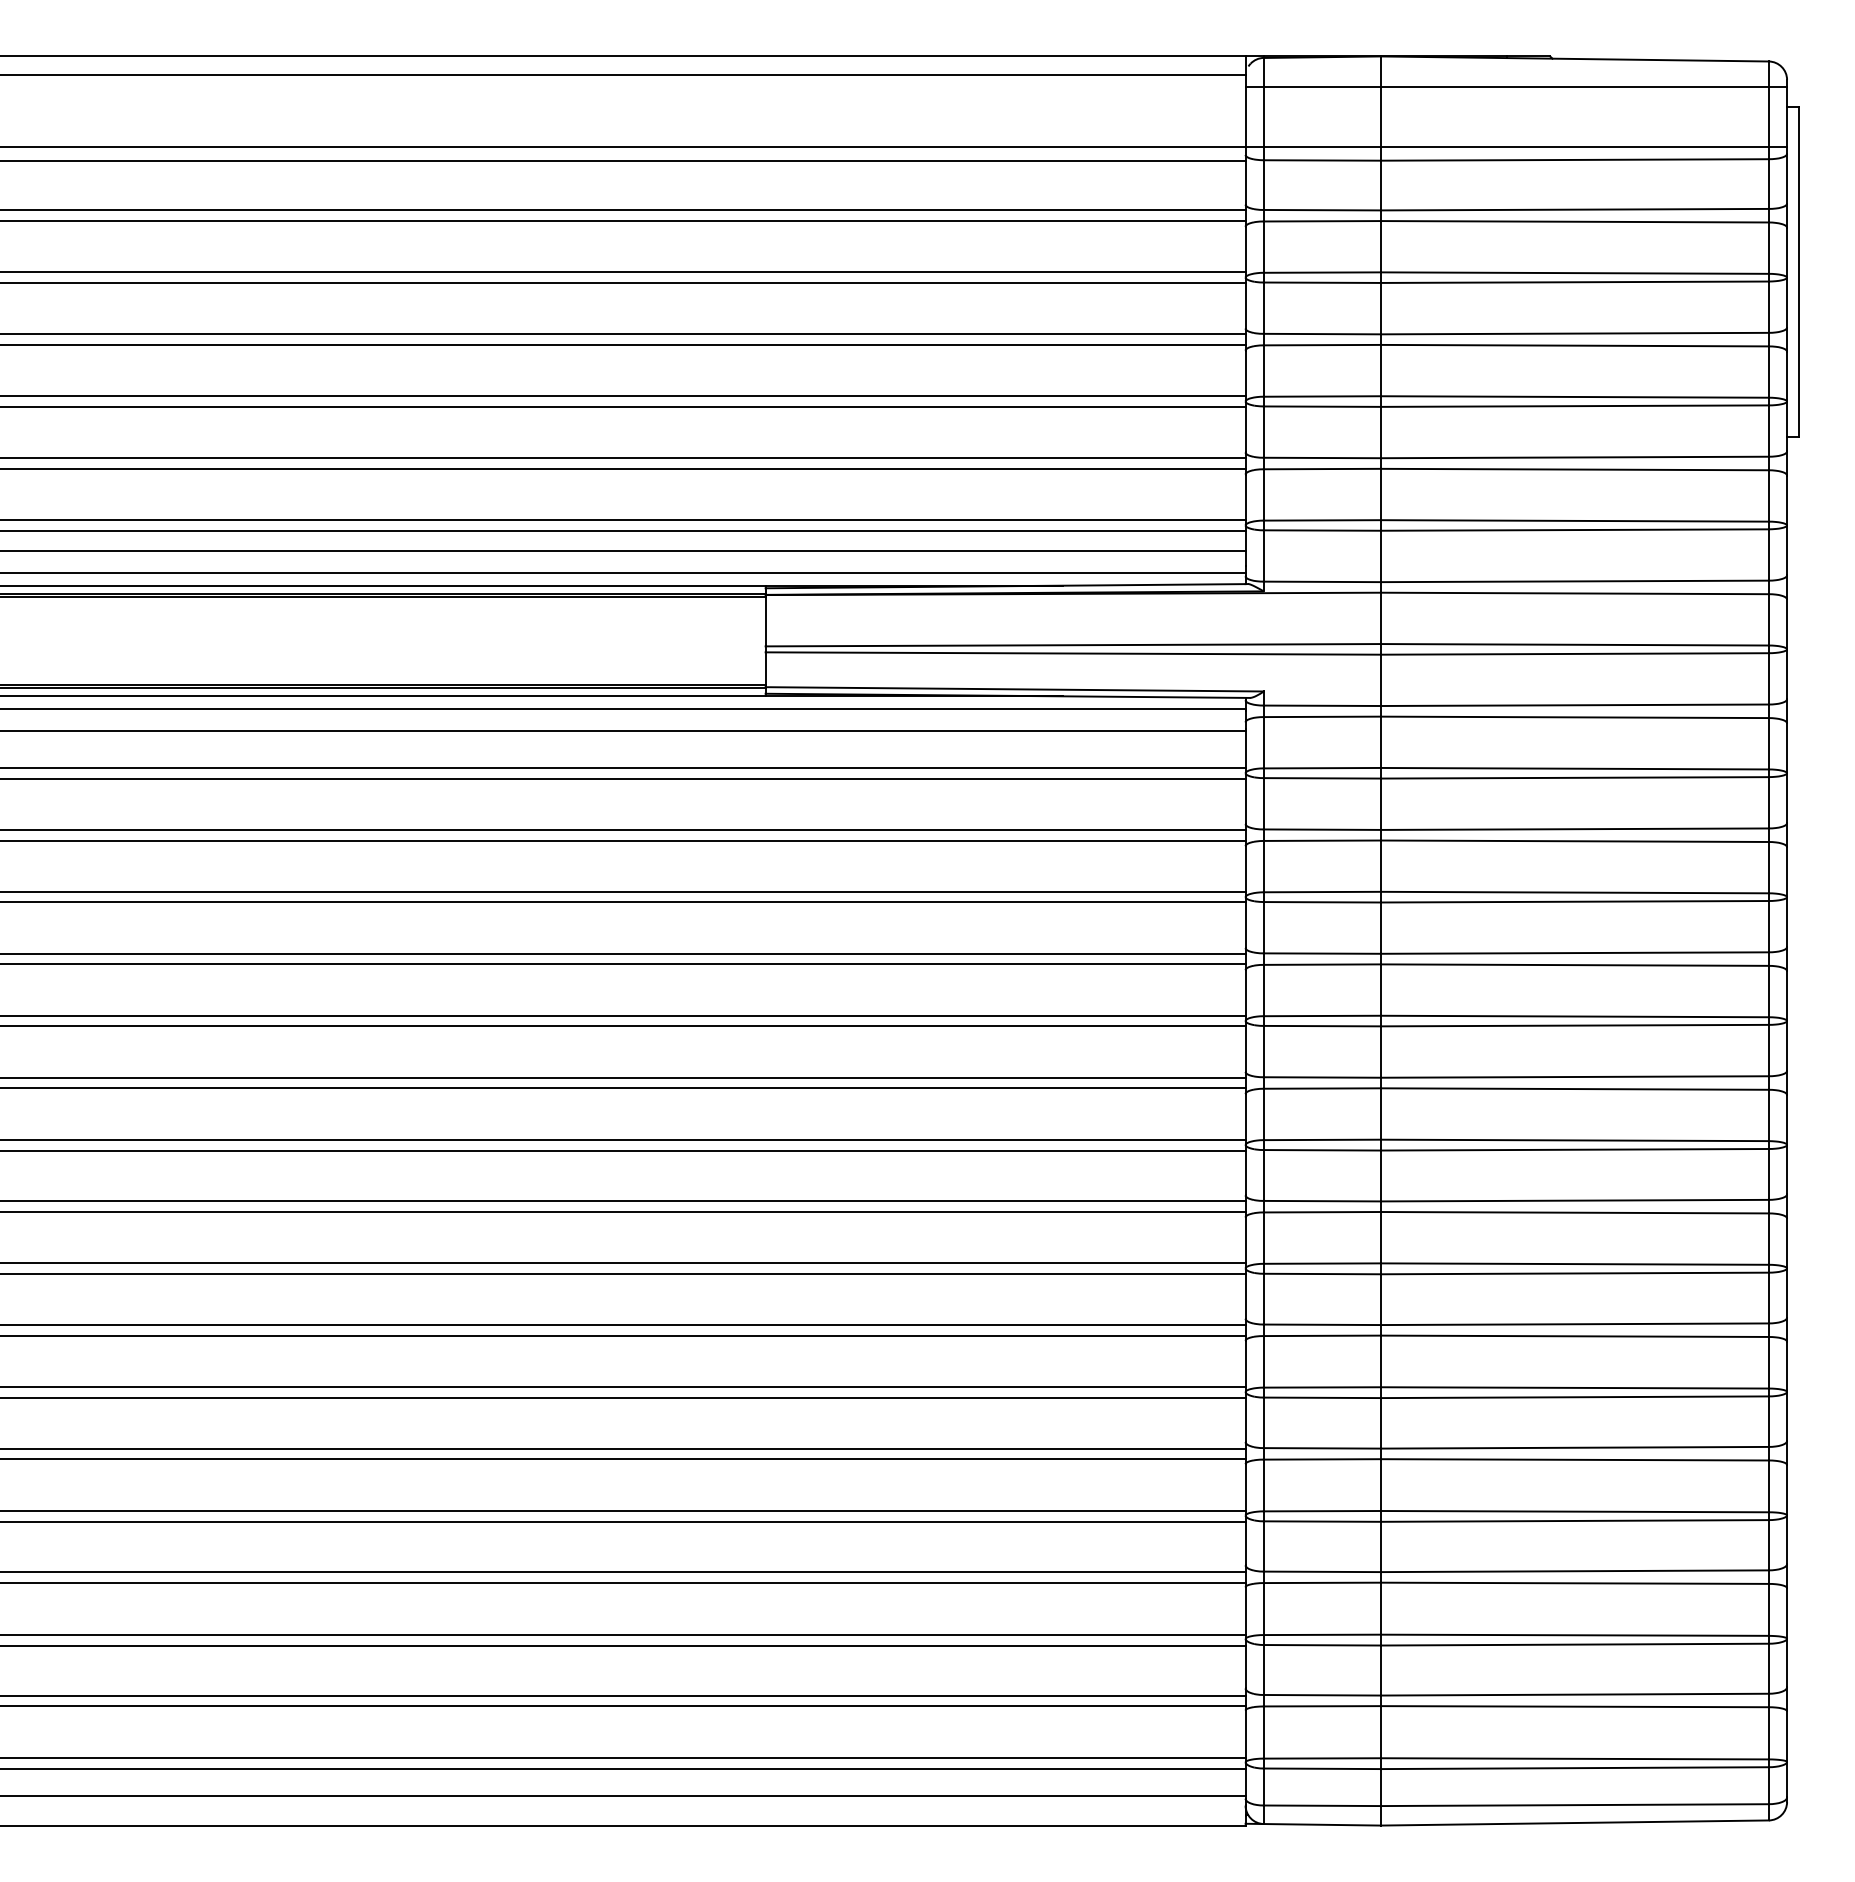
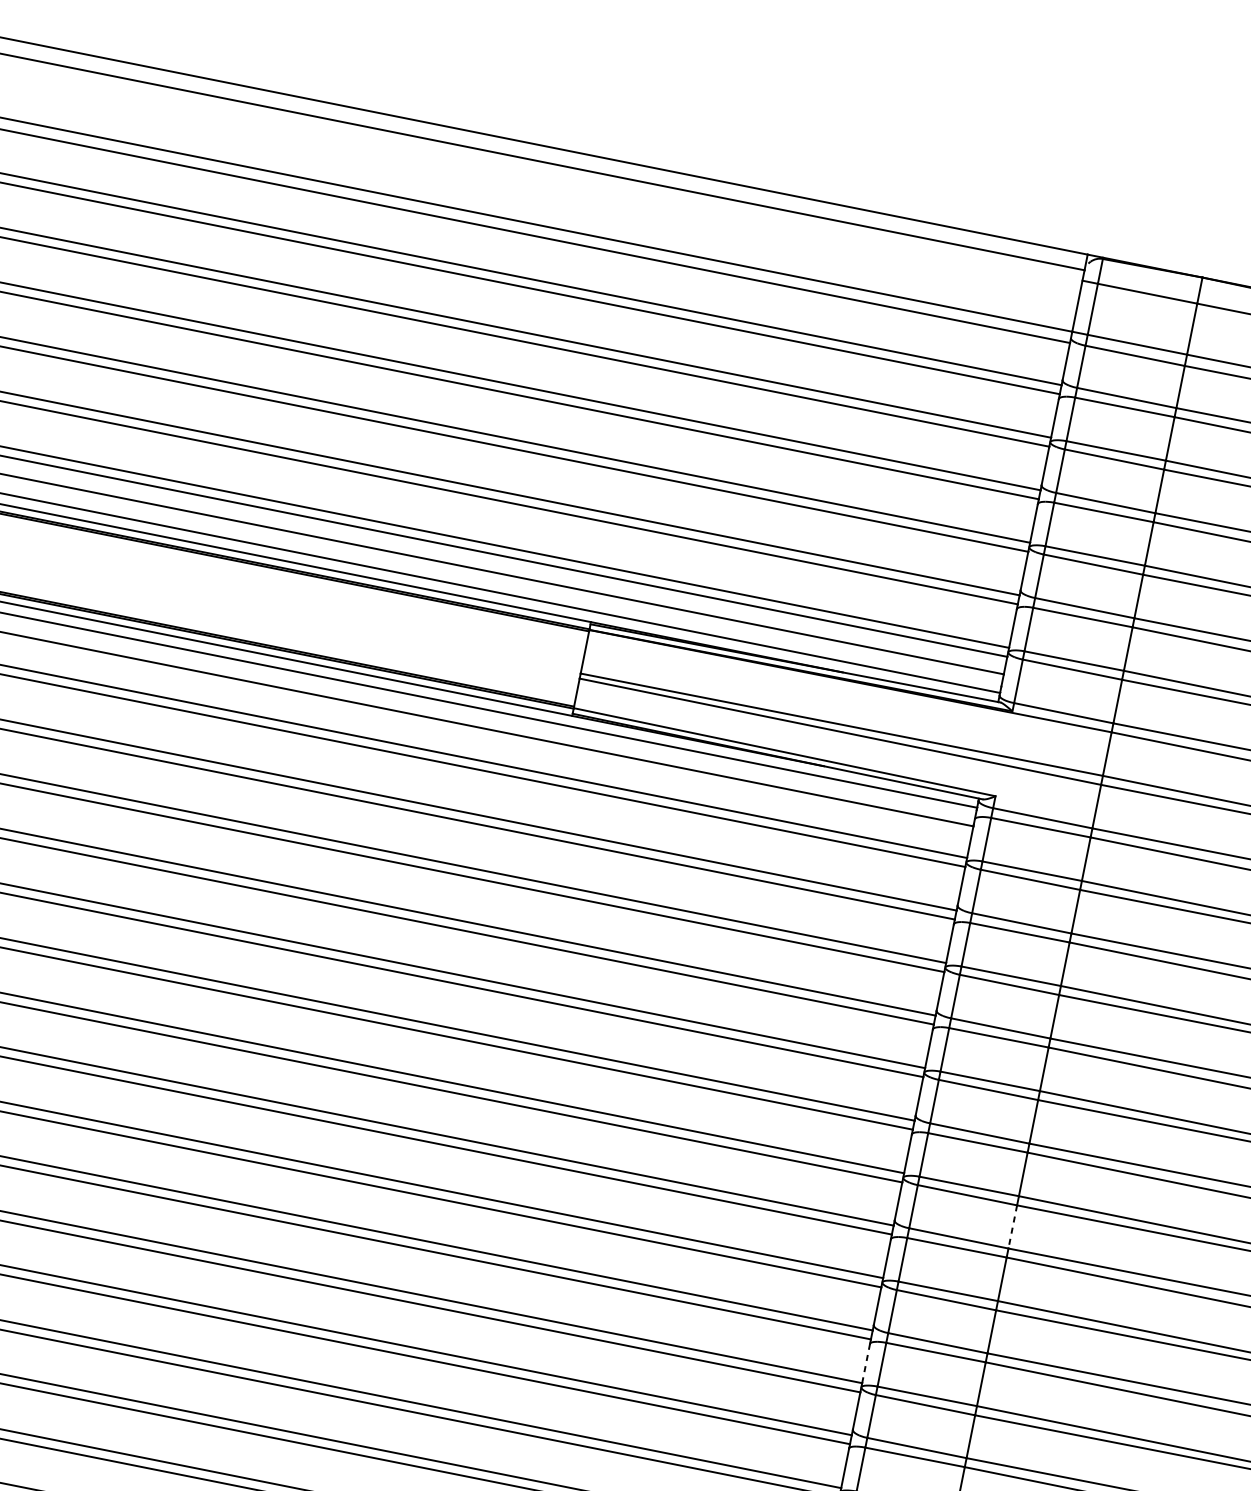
line: (1380, 1176) -> (1012, 1227), solid -> dashed
line: (1245, 1364) -> (865, 1363), solid -> dashed

